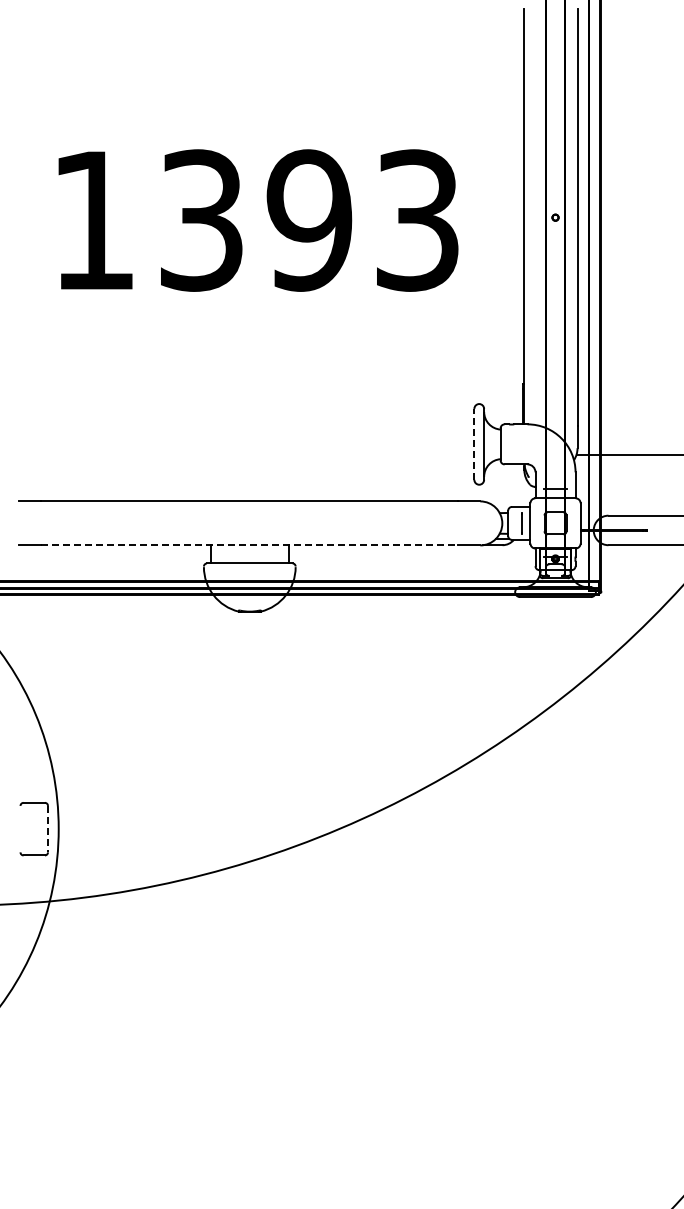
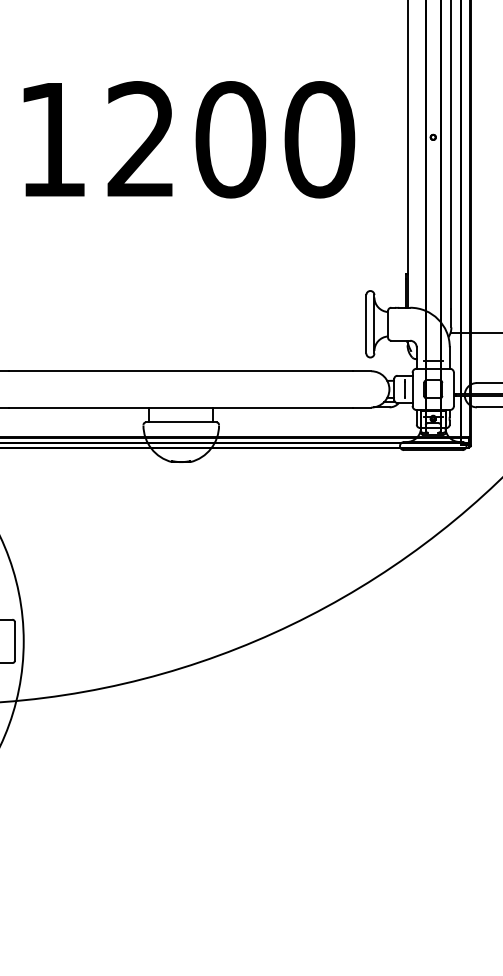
text: (310, 220) -> (231, 139), 1393 -> 1200
line: (474, 443) -> (366, 323), dashed -> solid
line: (249, 545) -> (181, 407), dashed -> solid
line: (48, 829) -> (15, 641), dashed -> solid

